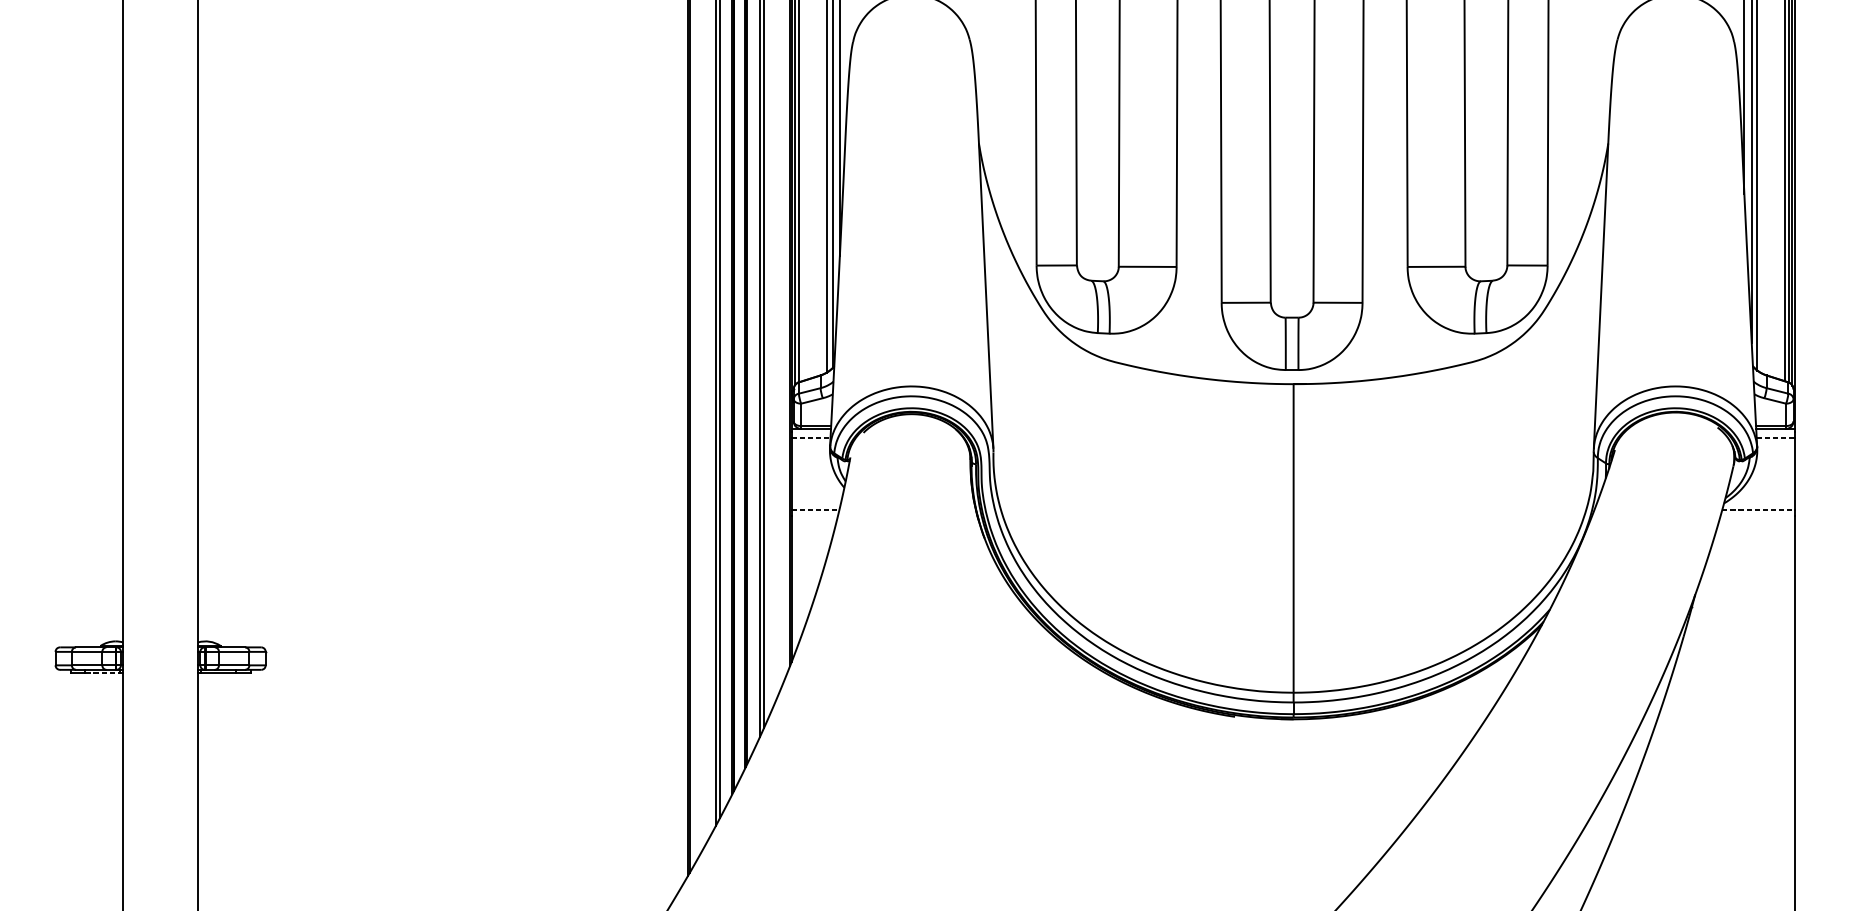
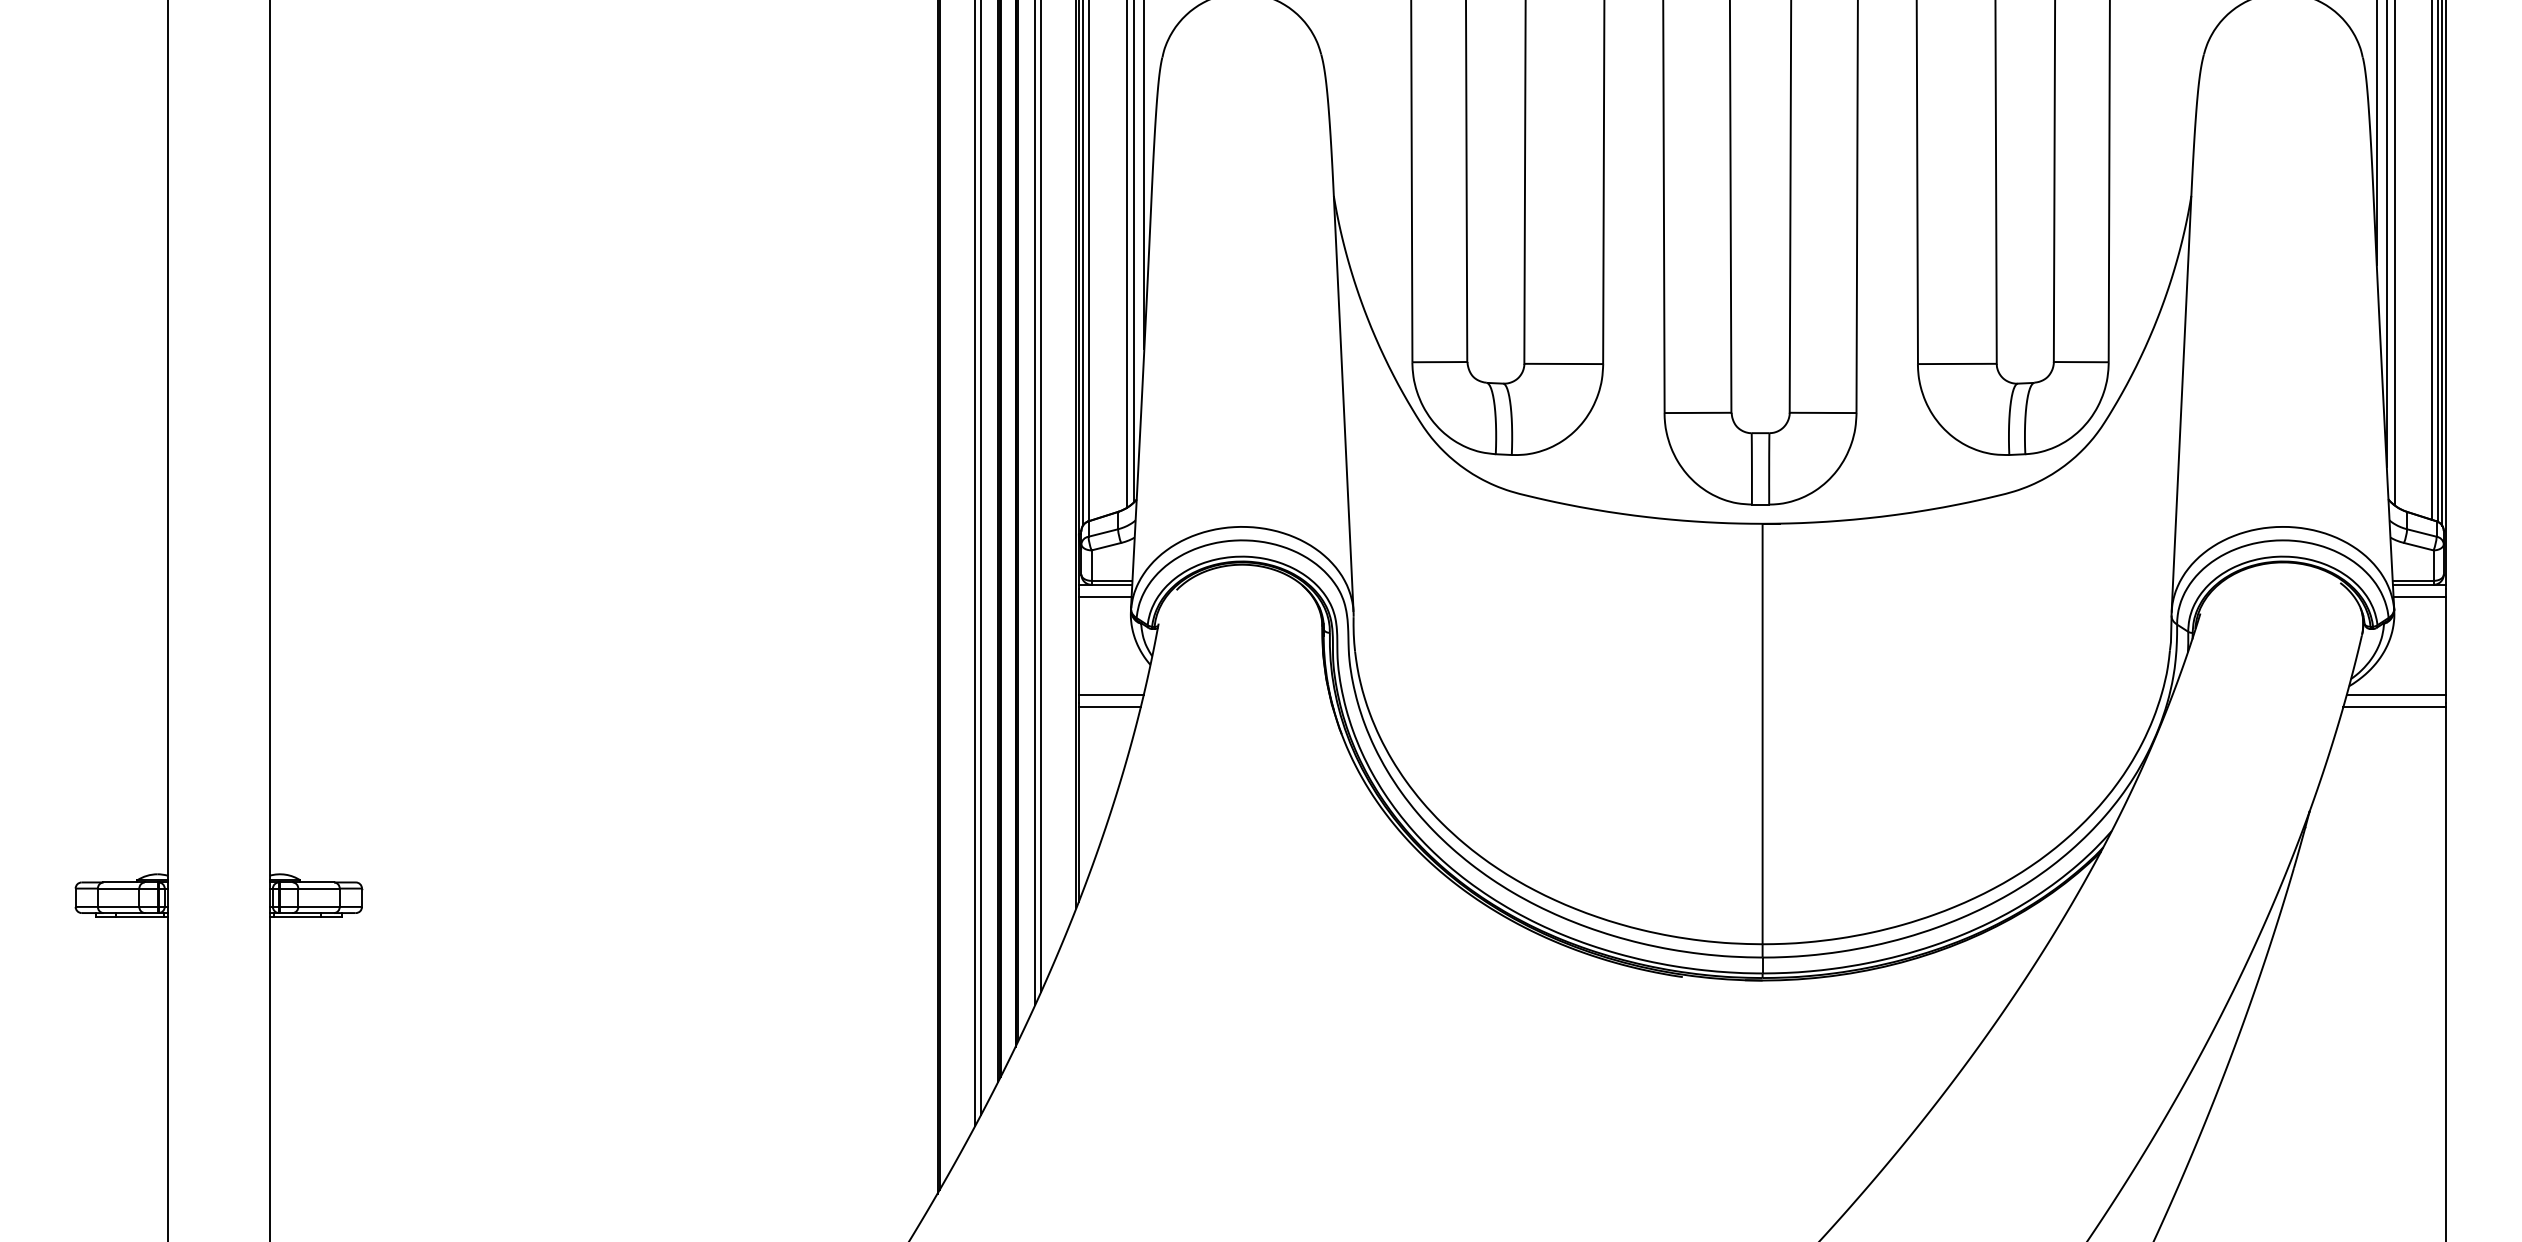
line: (811, 438) -> (1105, 597), dashed -> solid
line: (1776, 438) -> (2420, 597), dashed -> solid
line: (815, 510) -> (1111, 695), dashed -> solid
line: (1758, 510) -> (2396, 695), dashed -> solid
line: (814, 518) -> (1109, 707), added
line: (1757, 518) -> (2394, 707), added
line: (103, 673) -> (140, 917), dashed -> solid

